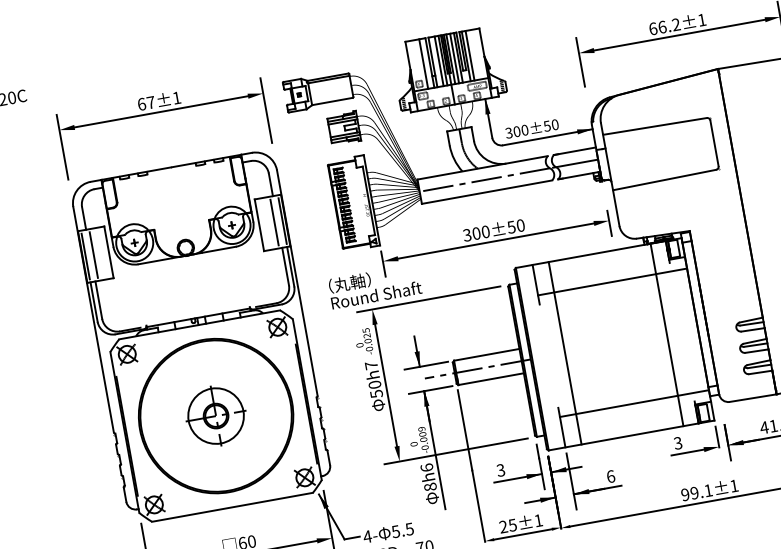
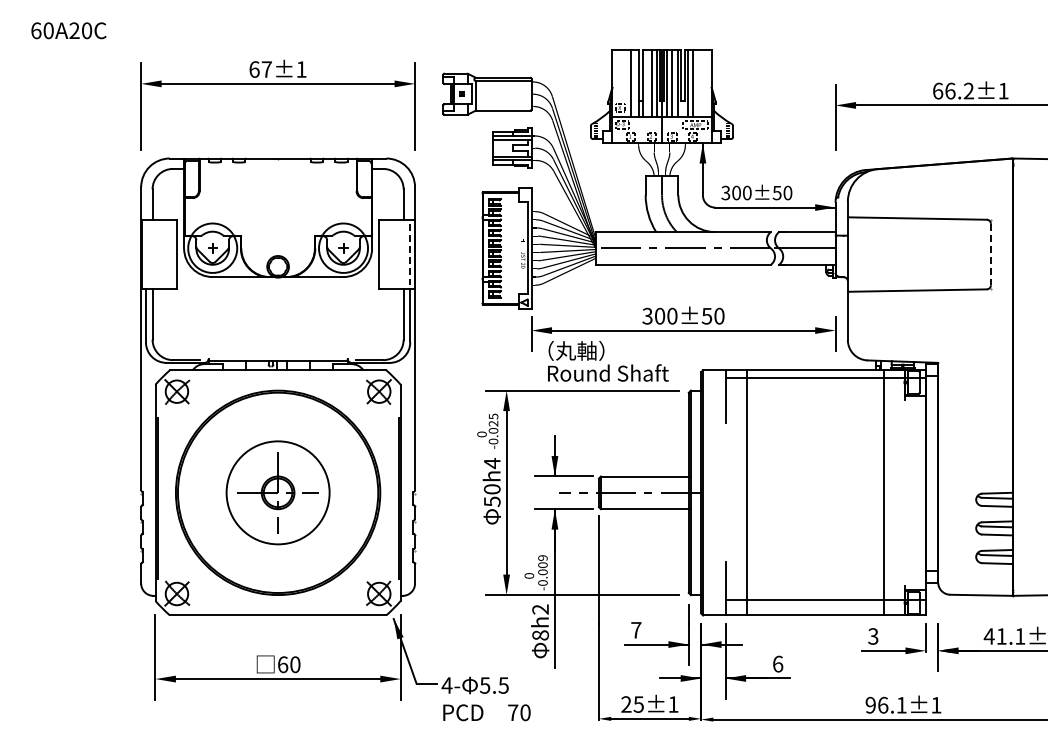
line: (714, 143) -> (990, 254), solid -> dashed
line: (282, 221) -> (410, 254), solid -> dashed
line: (274, 222) -> (399, 254), removed
line: (93, 255) -> (156, 254), removed
line: (85, 256) -> (145, 254), removed
line: (612, 282) -> (825, 378), moved
text: (375, 286) -> (608, 361), moved
text: (371, 365) -> (492, 463), 50h7 -> 50h4
line: (634, 403) -> (825, 599), moved
circle: (215, 415) -> (277, 492), size x1.4
text: (426, 467) -> (540, 609), 8h6 -> 8h2
text: (501, 469) -> (636, 629), 3 -> 7
text: (694, 492) -> (883, 704), 99.1±1 -> 96.1±1

